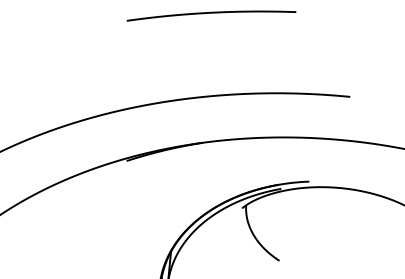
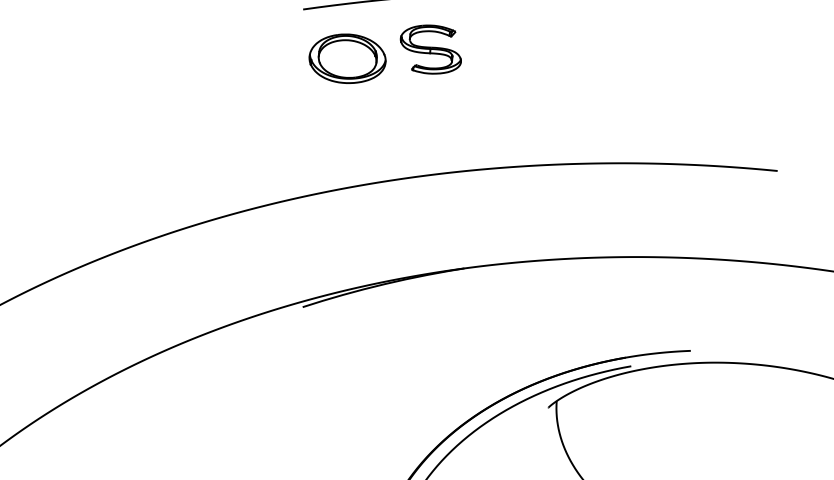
part: (165, 41) -> (385, 53), added

